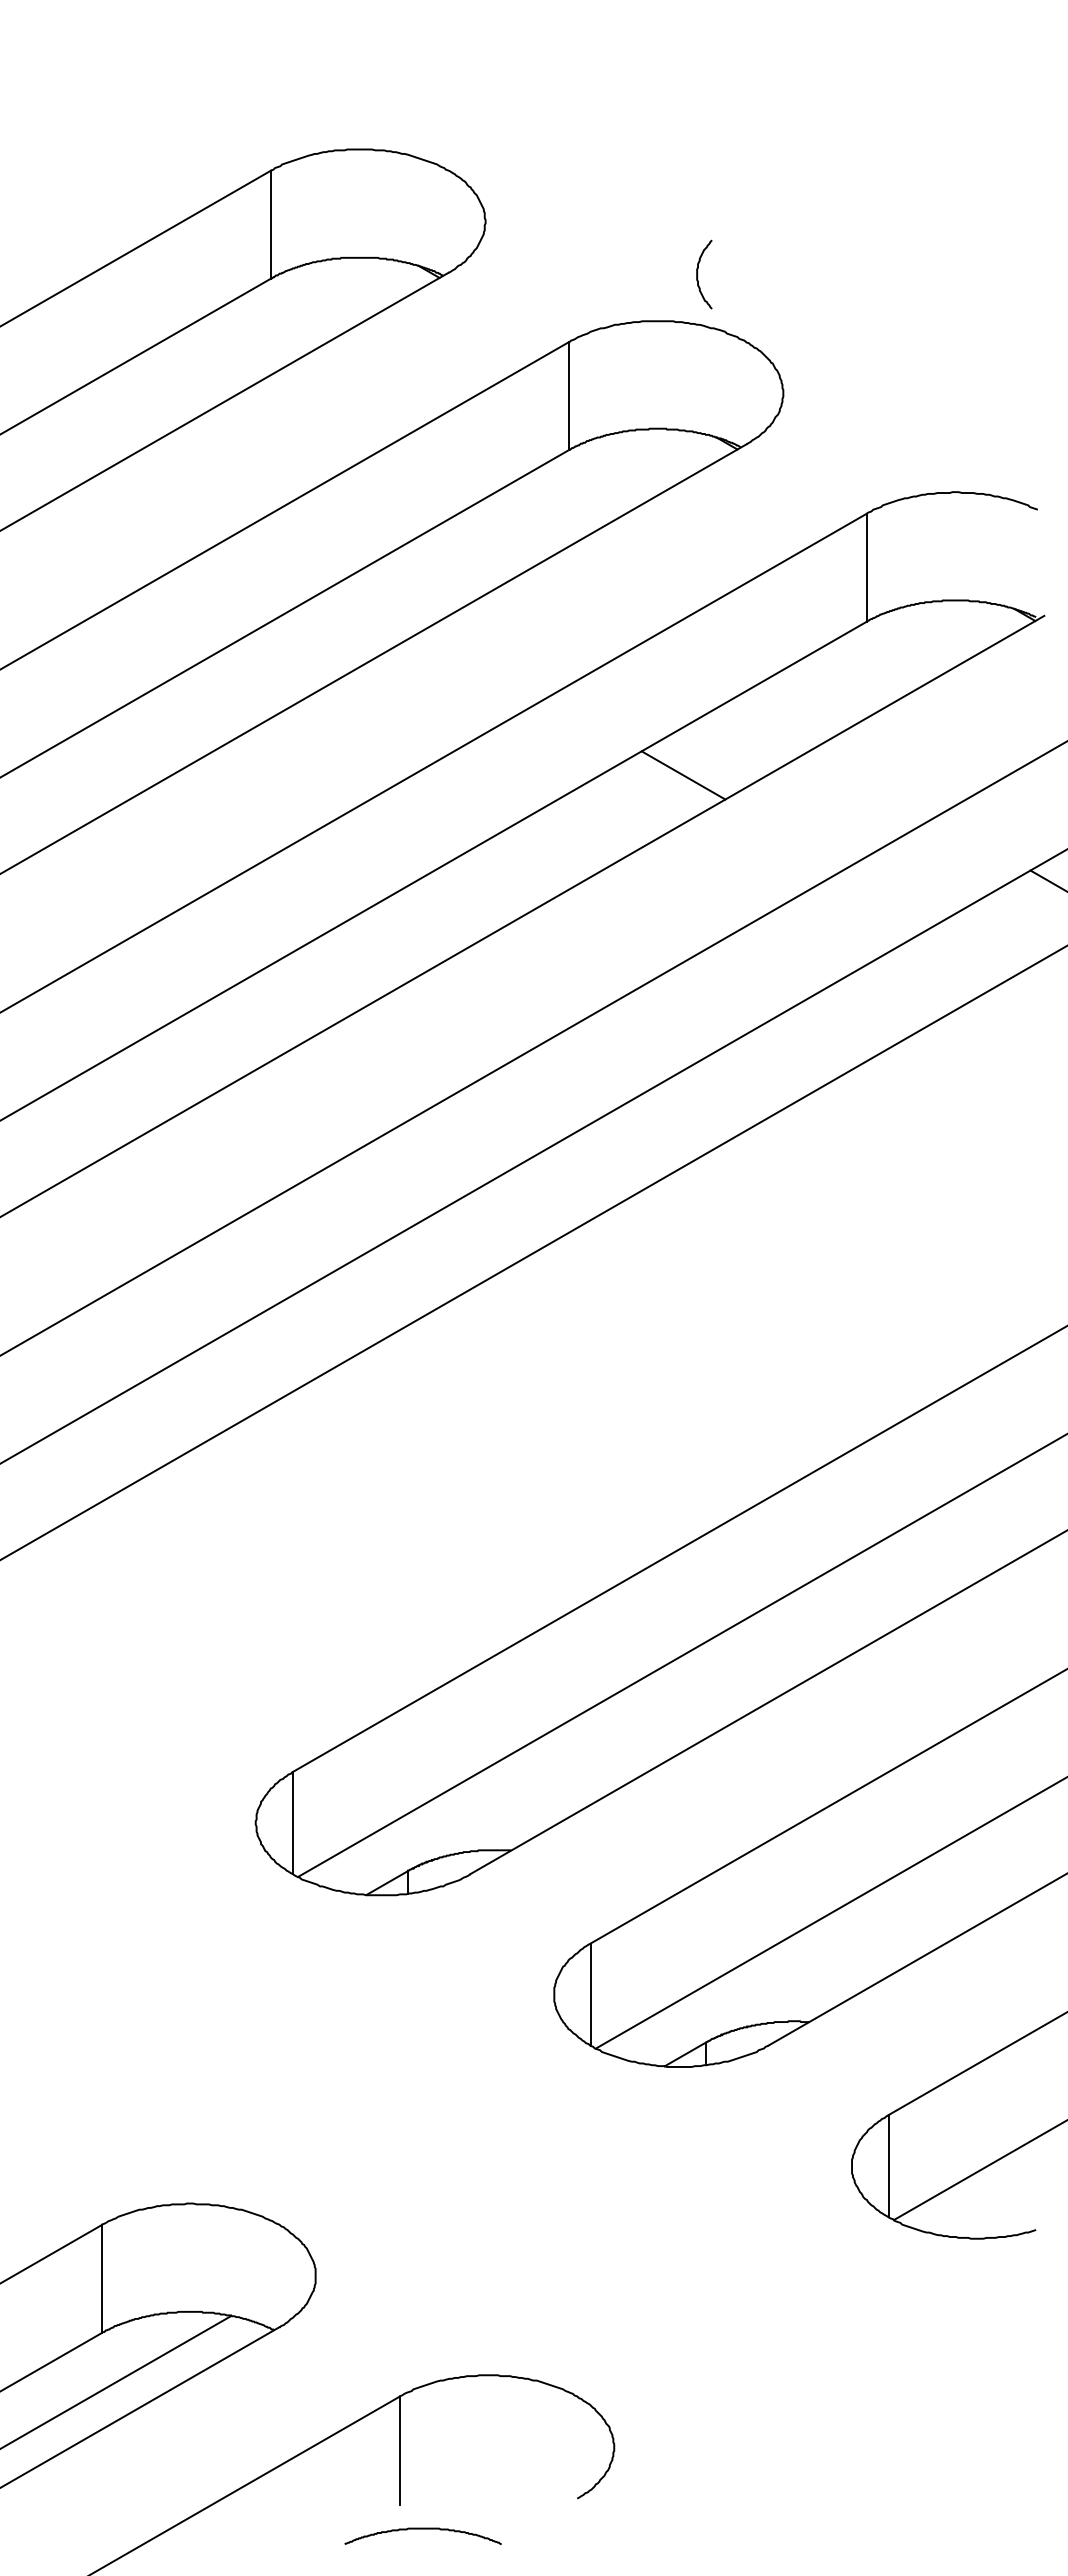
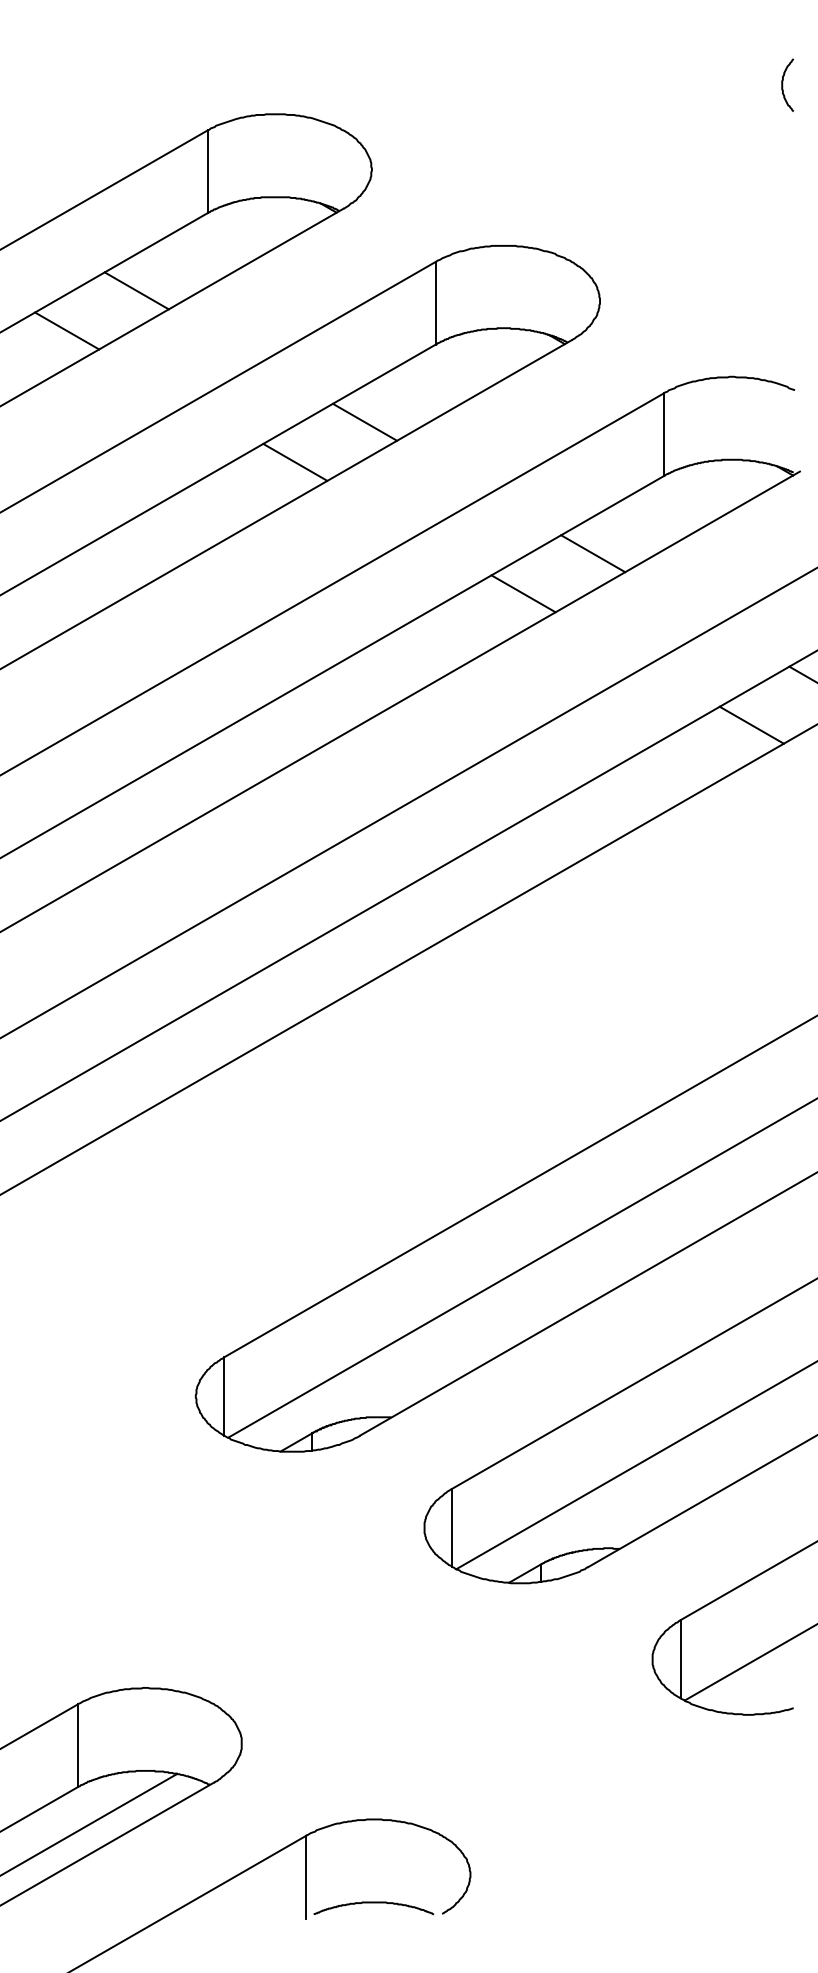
curve: (698, 274) -> (783, 85), moved
line: (178, 379) -> (136, 290), added
line: (87, 432) -> (66, 331), added
line: (476, 551) -> (364, 422), added
line: (385, 603) -> (295, 462), added
line: (774, 723) -> (593, 554), added
line: (981, 946) -> (751, 724), added
curve: (422, 2529) -> (373, 1903), moved

